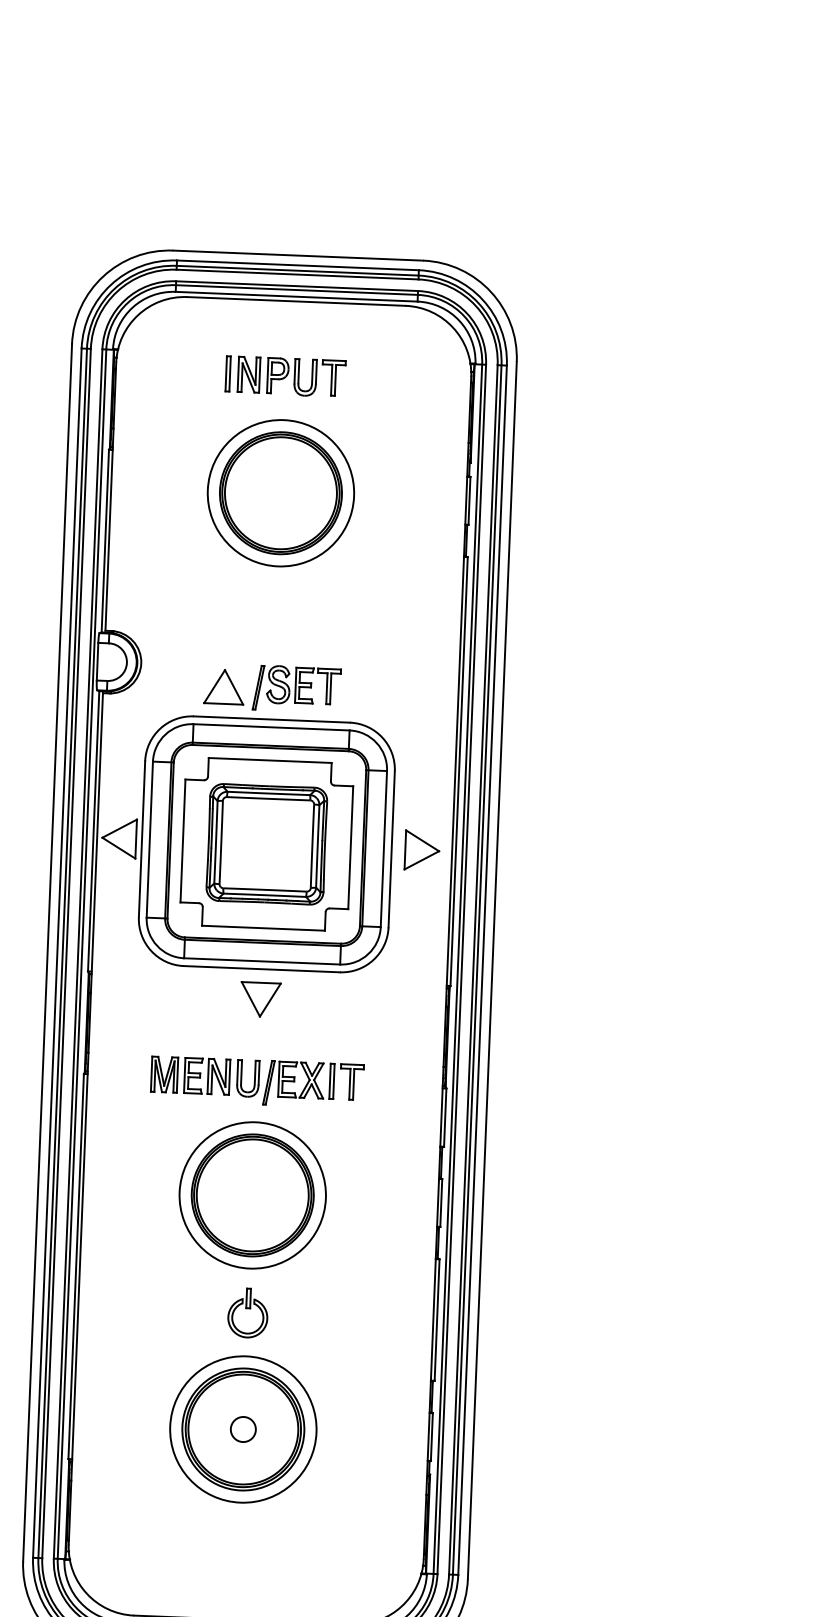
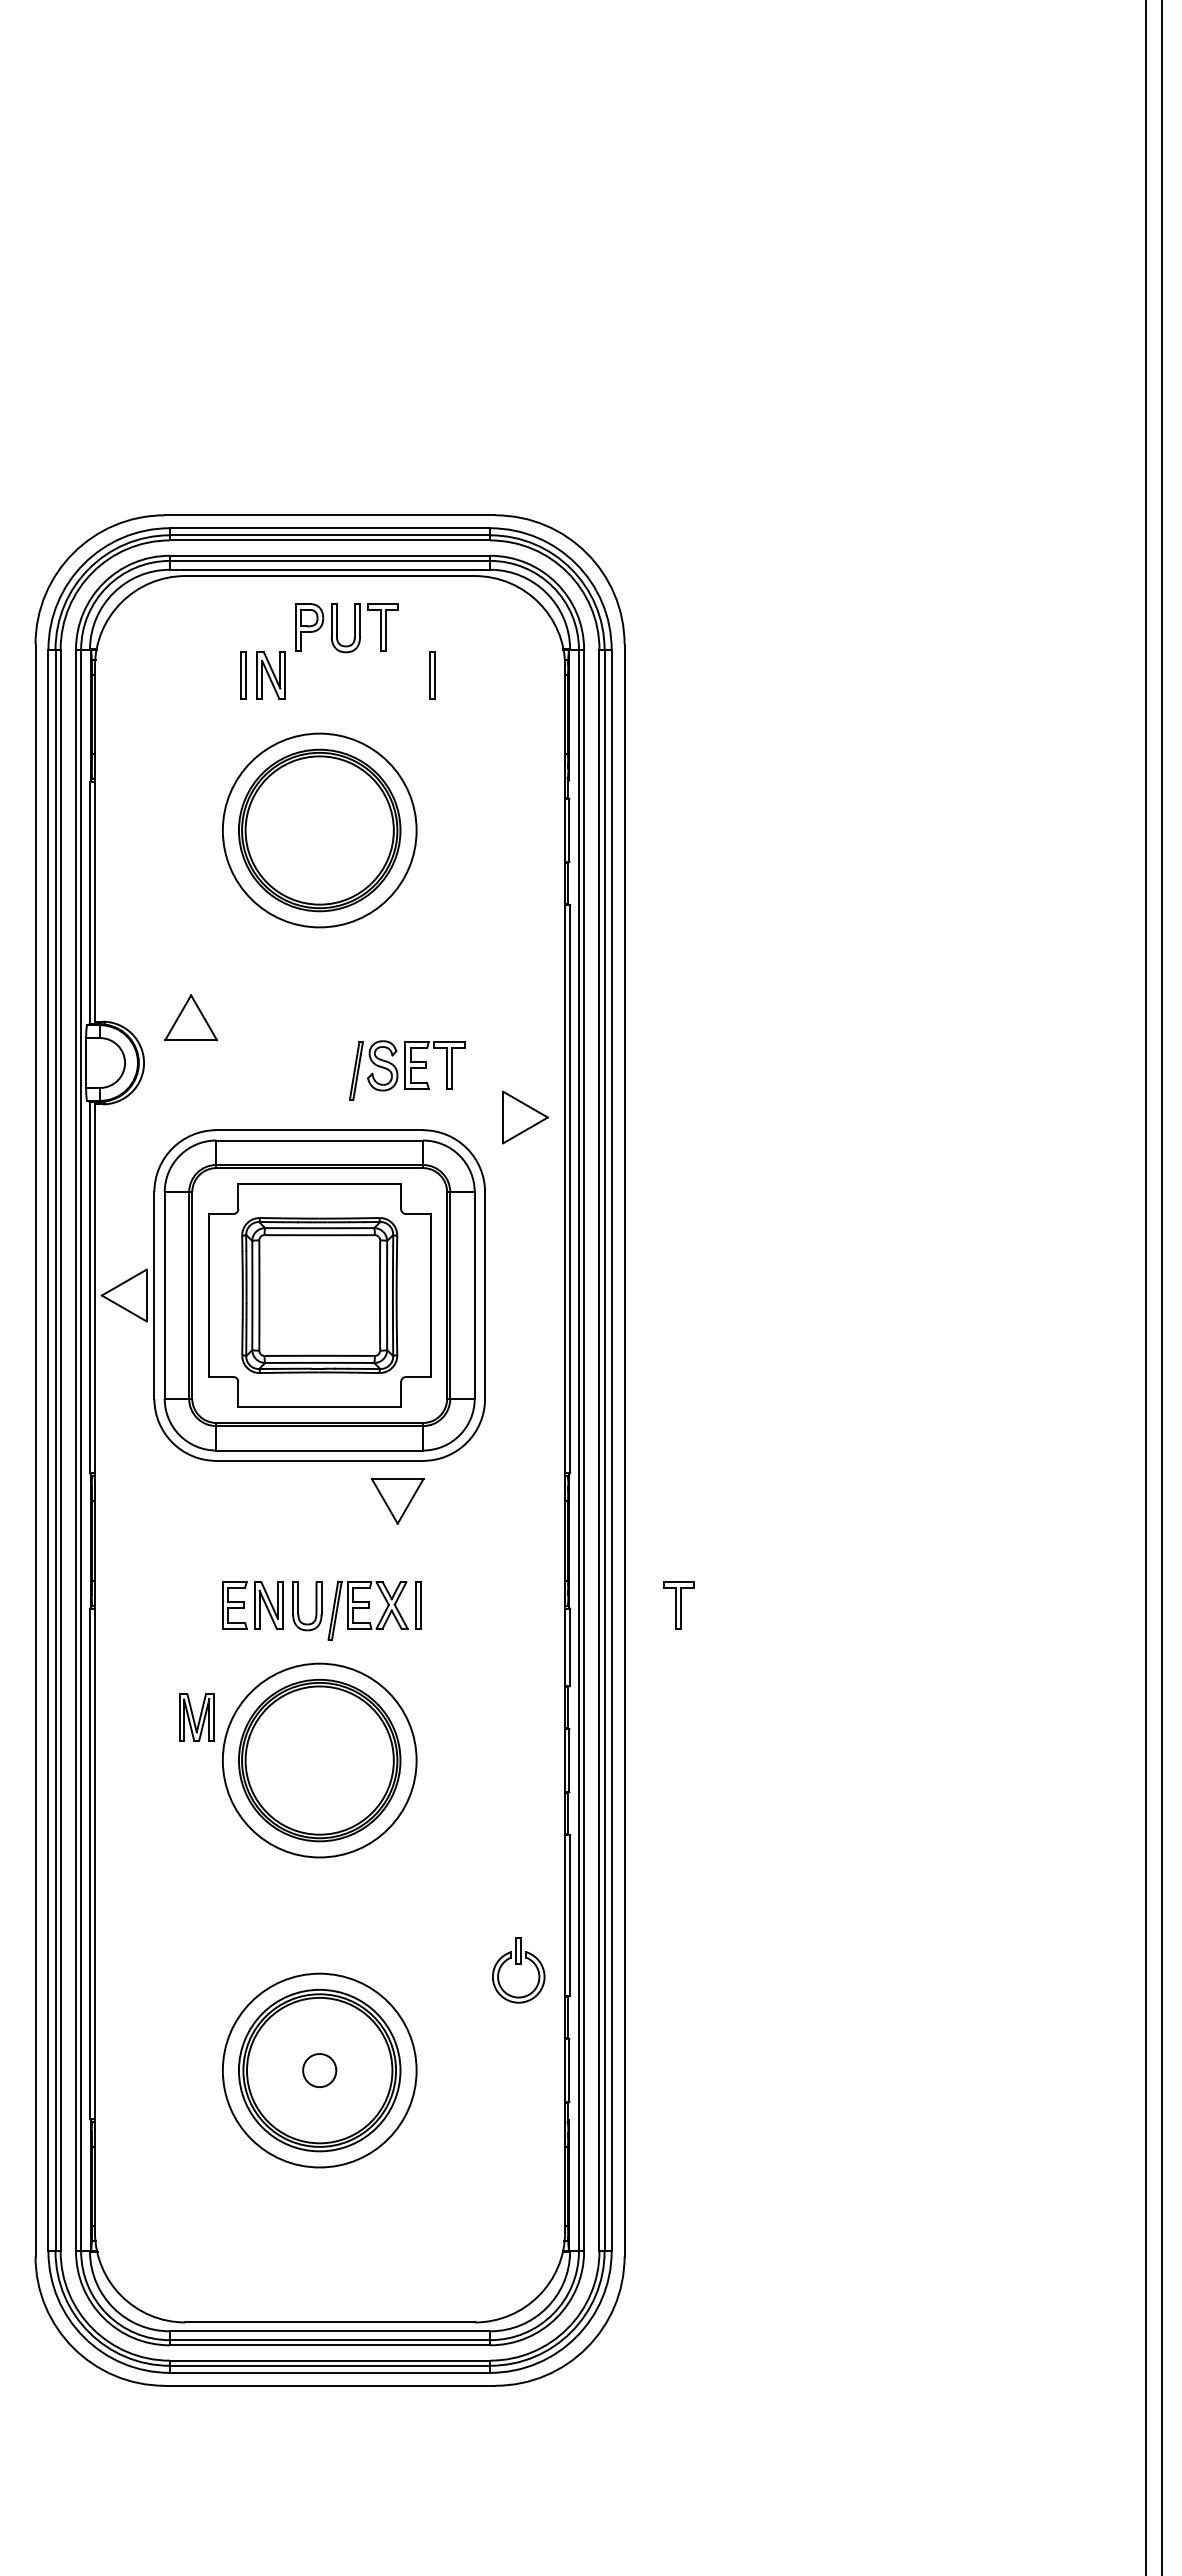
part: (311, 378) -> (354, 628), moved
part: (370, 379) -> (432, 675), added
part: (223, 686) -> (190, 1017), moved
part: (297, 689) -> (407, 1070), moved
part: (422, 850) -> (525, 1117), moved
part: (260, 999) -> (397, 1500), moved
part: (164, 1074) -> (196, 1717), moved
part: (351, 1082) -> (678, 1605), moved
part: (247, 1313) -> (518, 1970), moved

